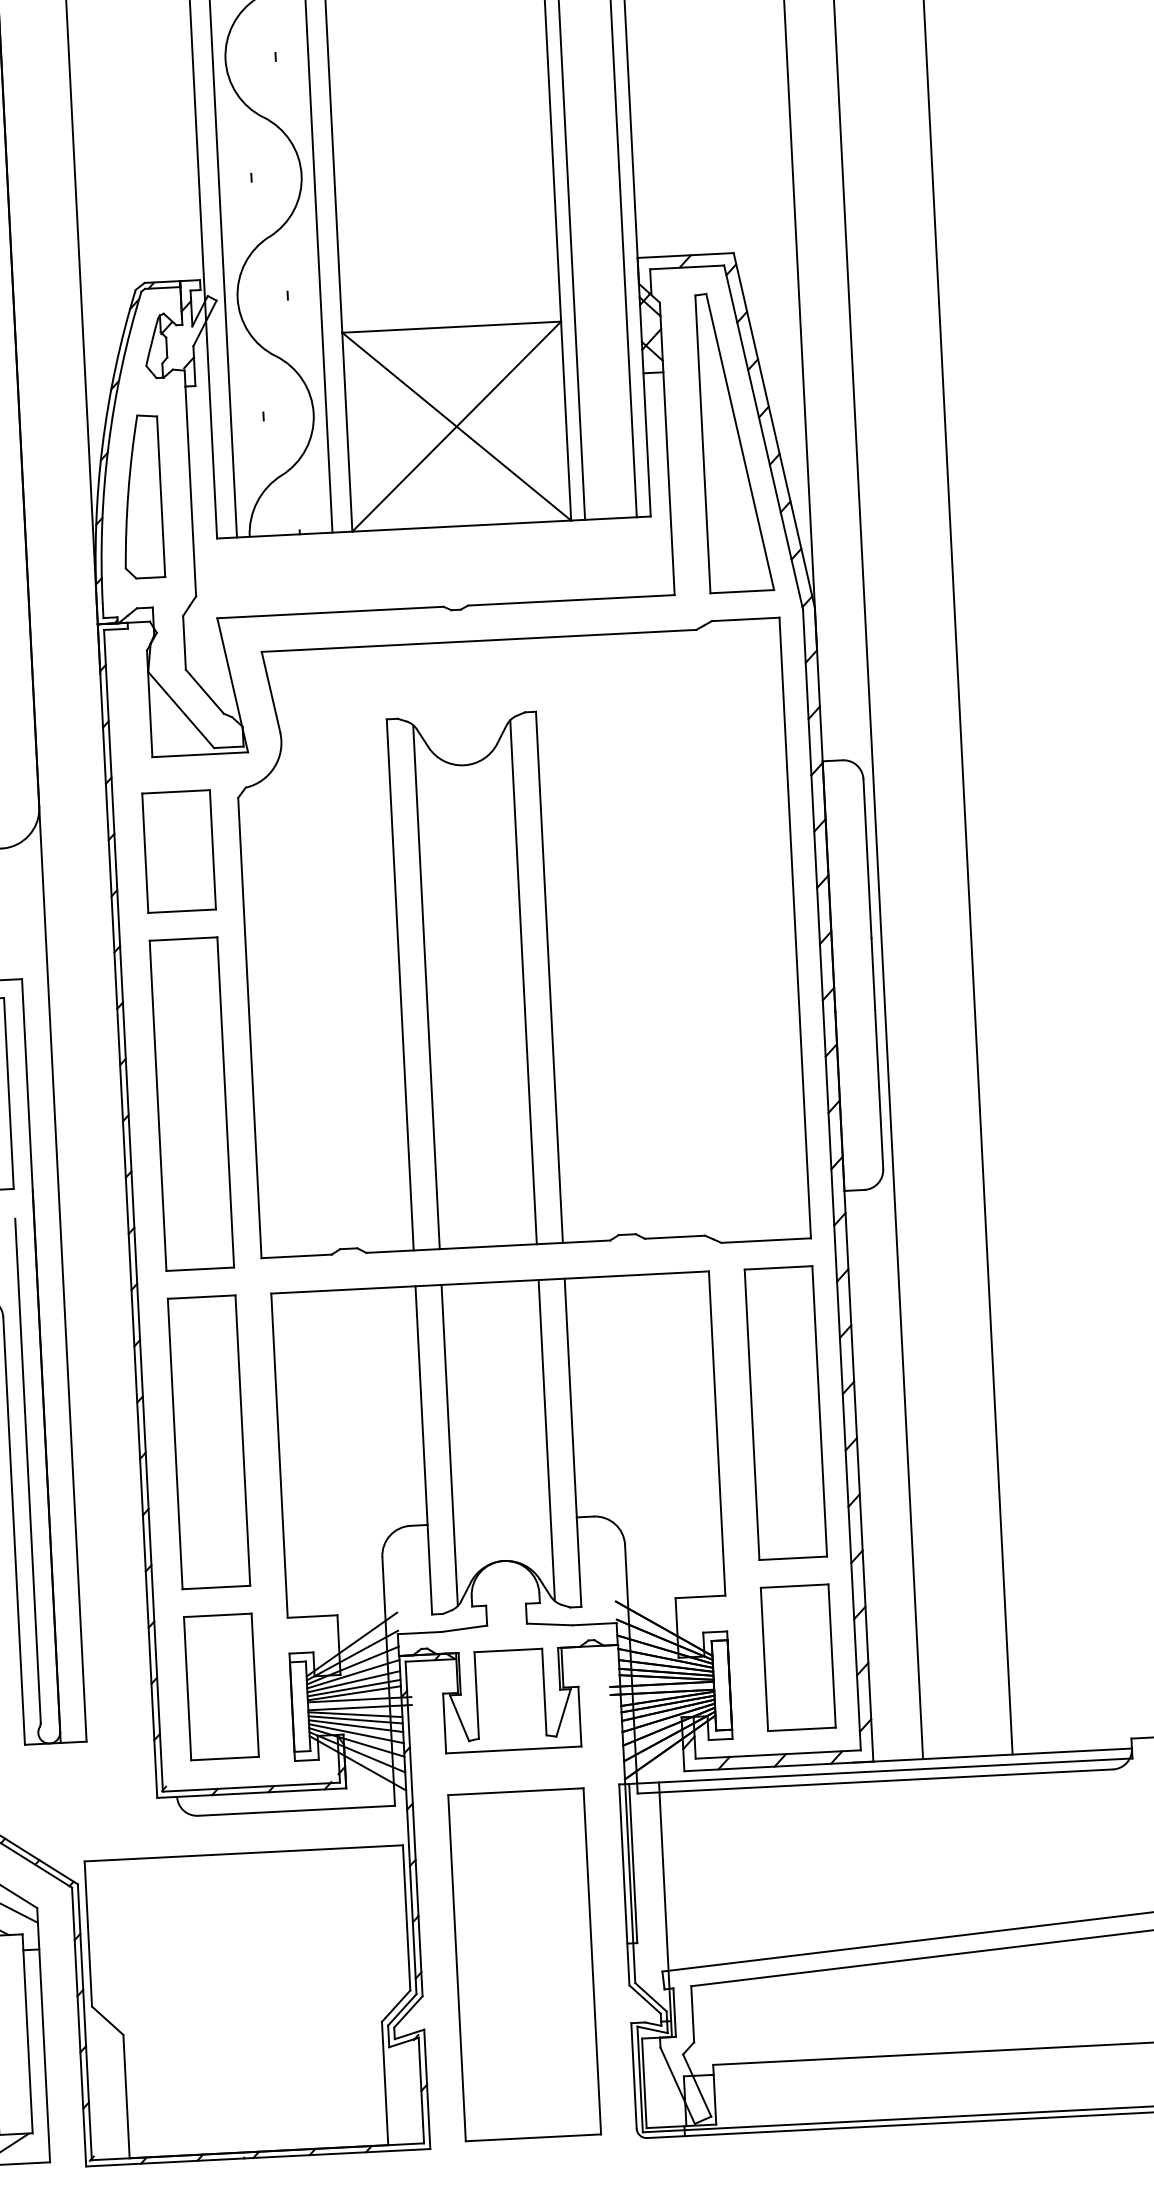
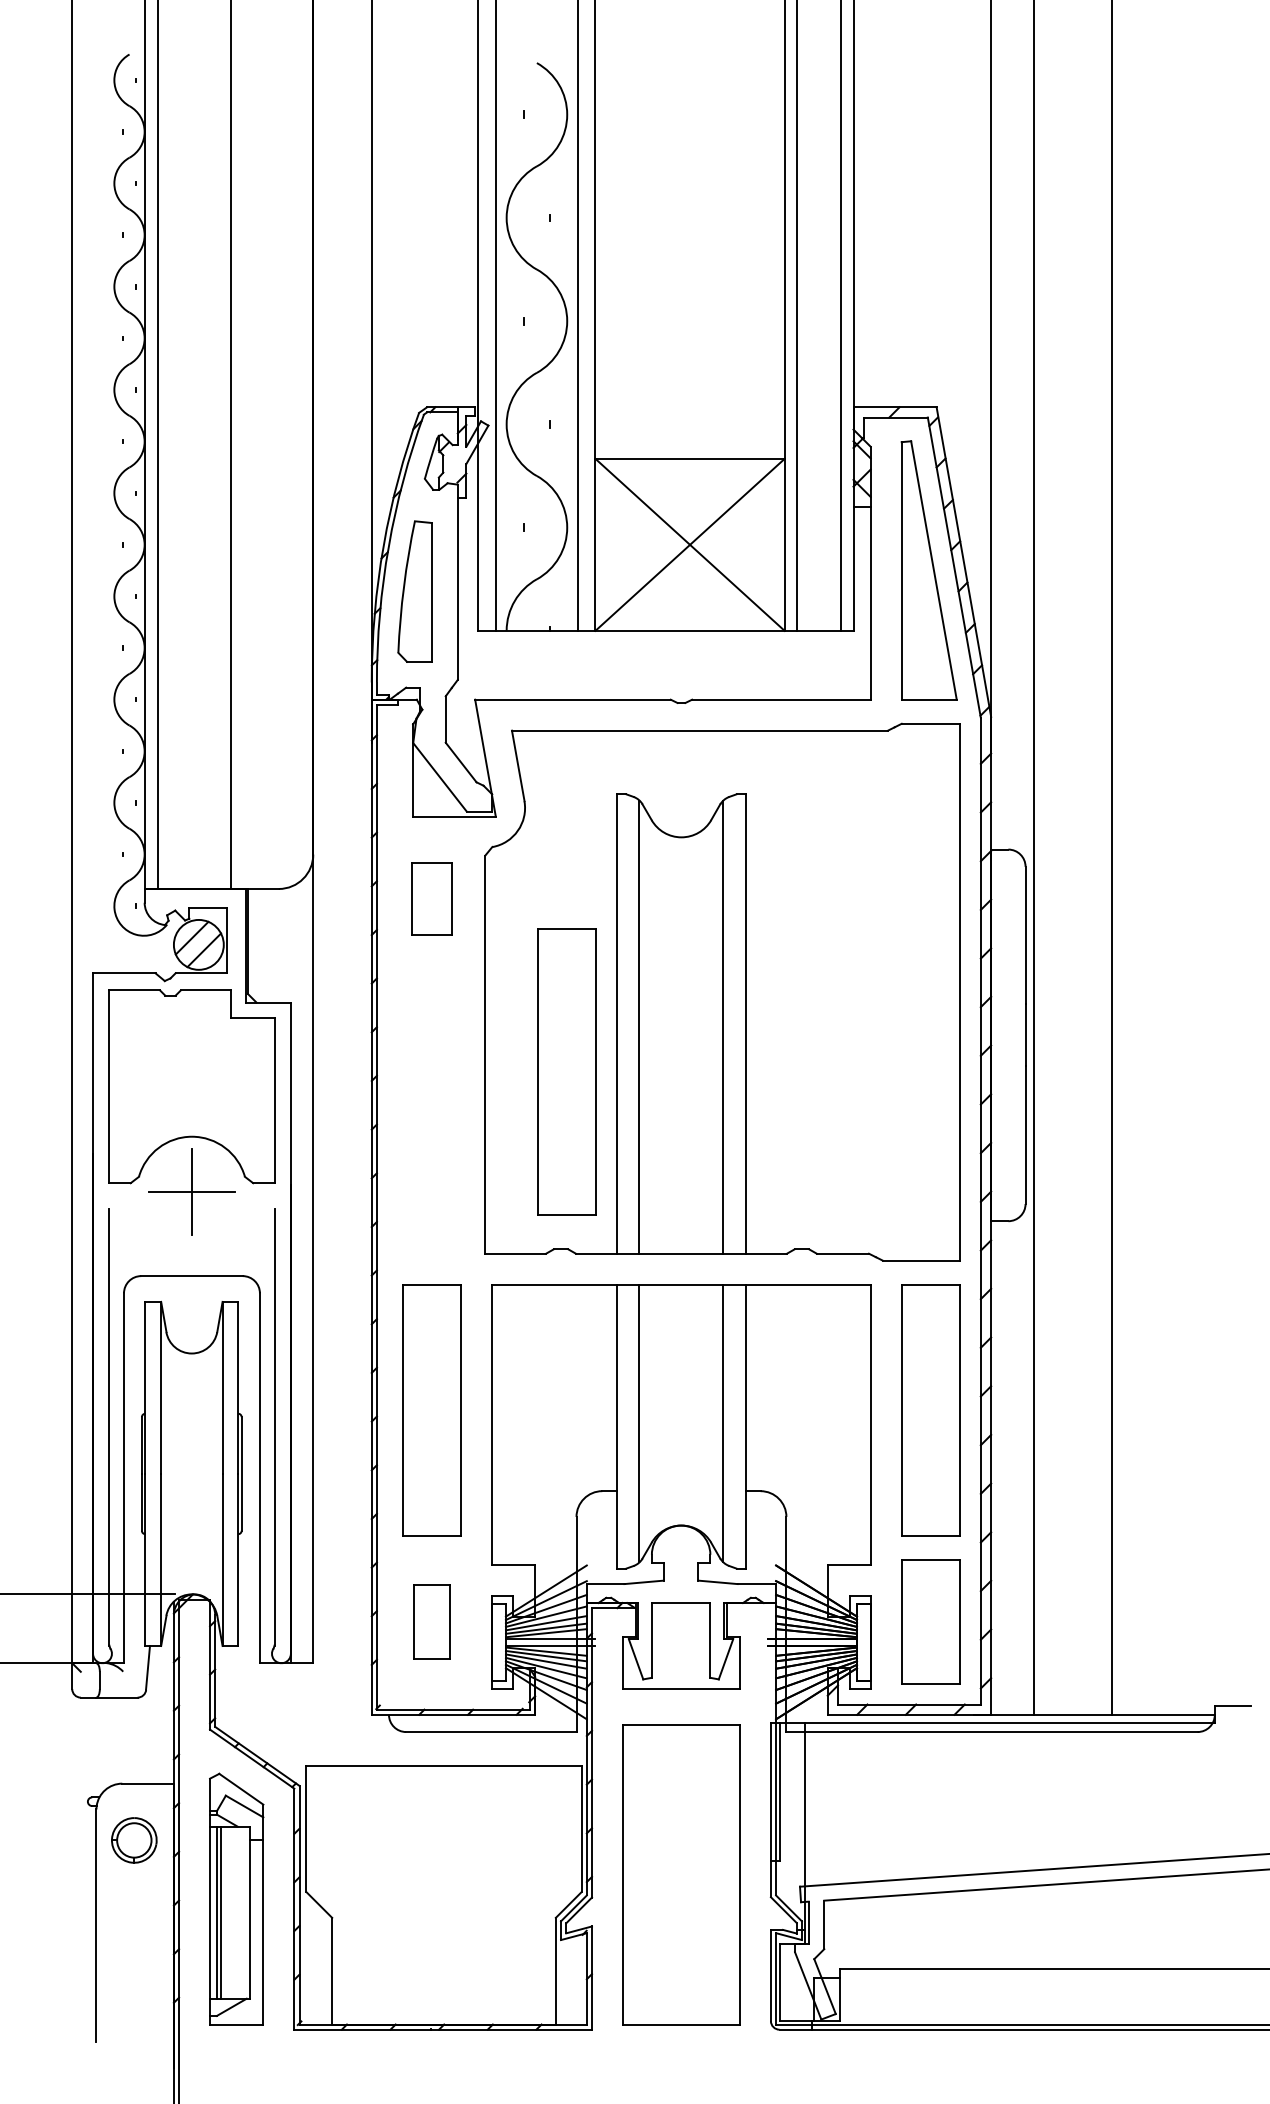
part: (178, 851) -> (431, 899), size x0.7
part: (191, 1103) -> (566, 1071), moved
part: (220, 1686) -> (431, 1621), size x0.6

